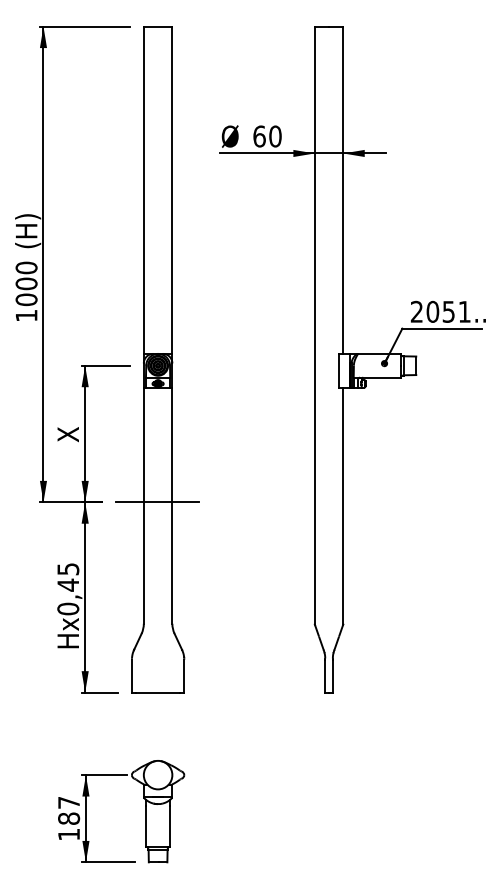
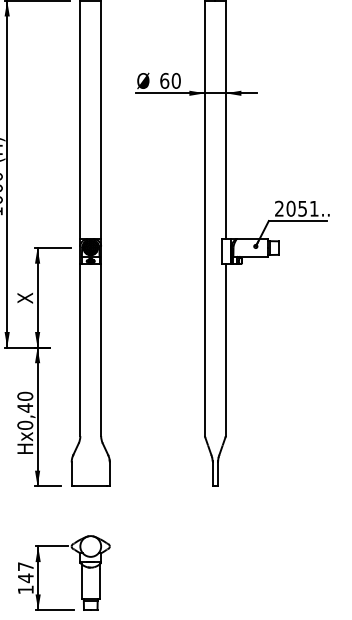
line: (157, 502) -> (90, 347), removed
text: (68, 569) -> (25, 396), Hx0,45 -> Hx0,40
text: (69, 818) -> (26, 578), 187 -> 147

